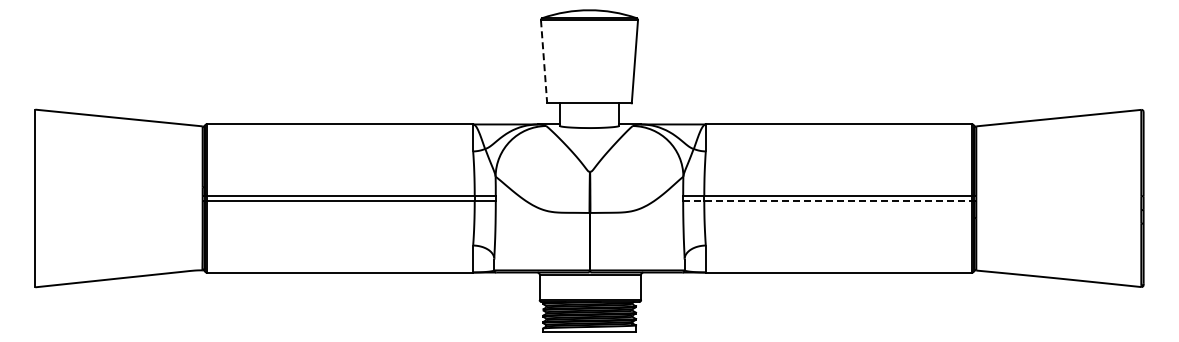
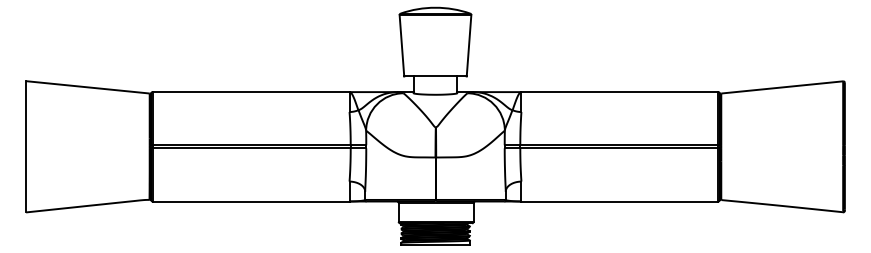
line: (544, 61) -> (402, 45), dashed -> solid
line: (828, 200) -> (612, 148), dashed -> solid

